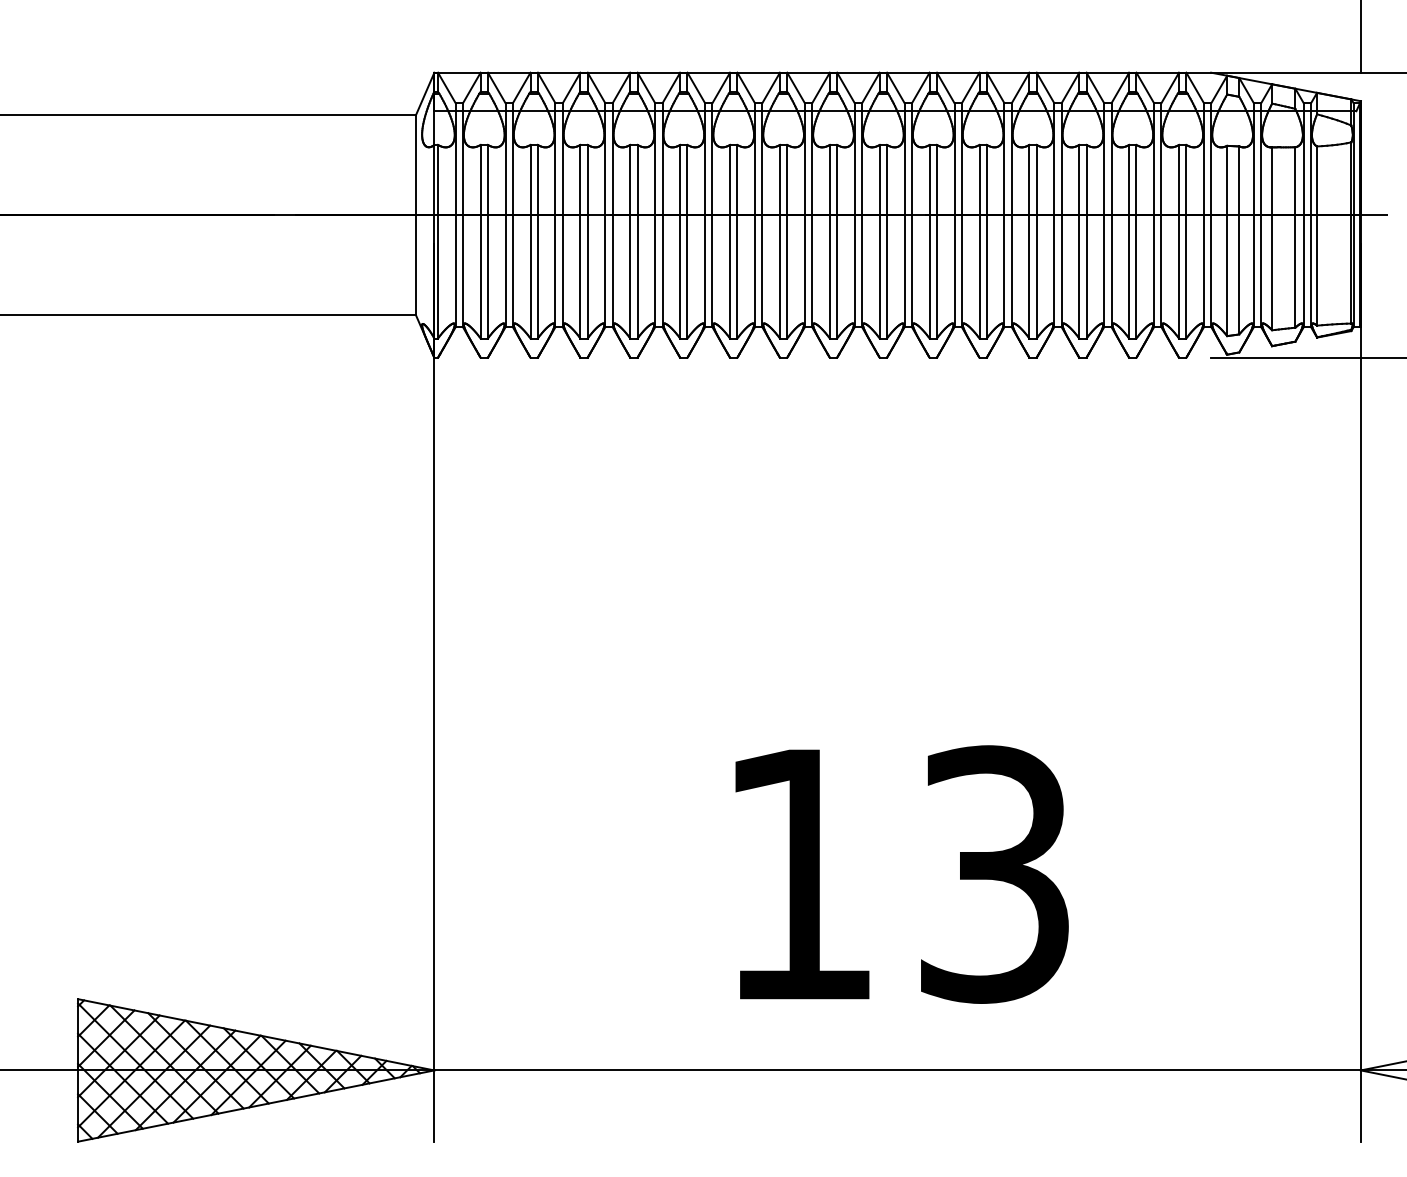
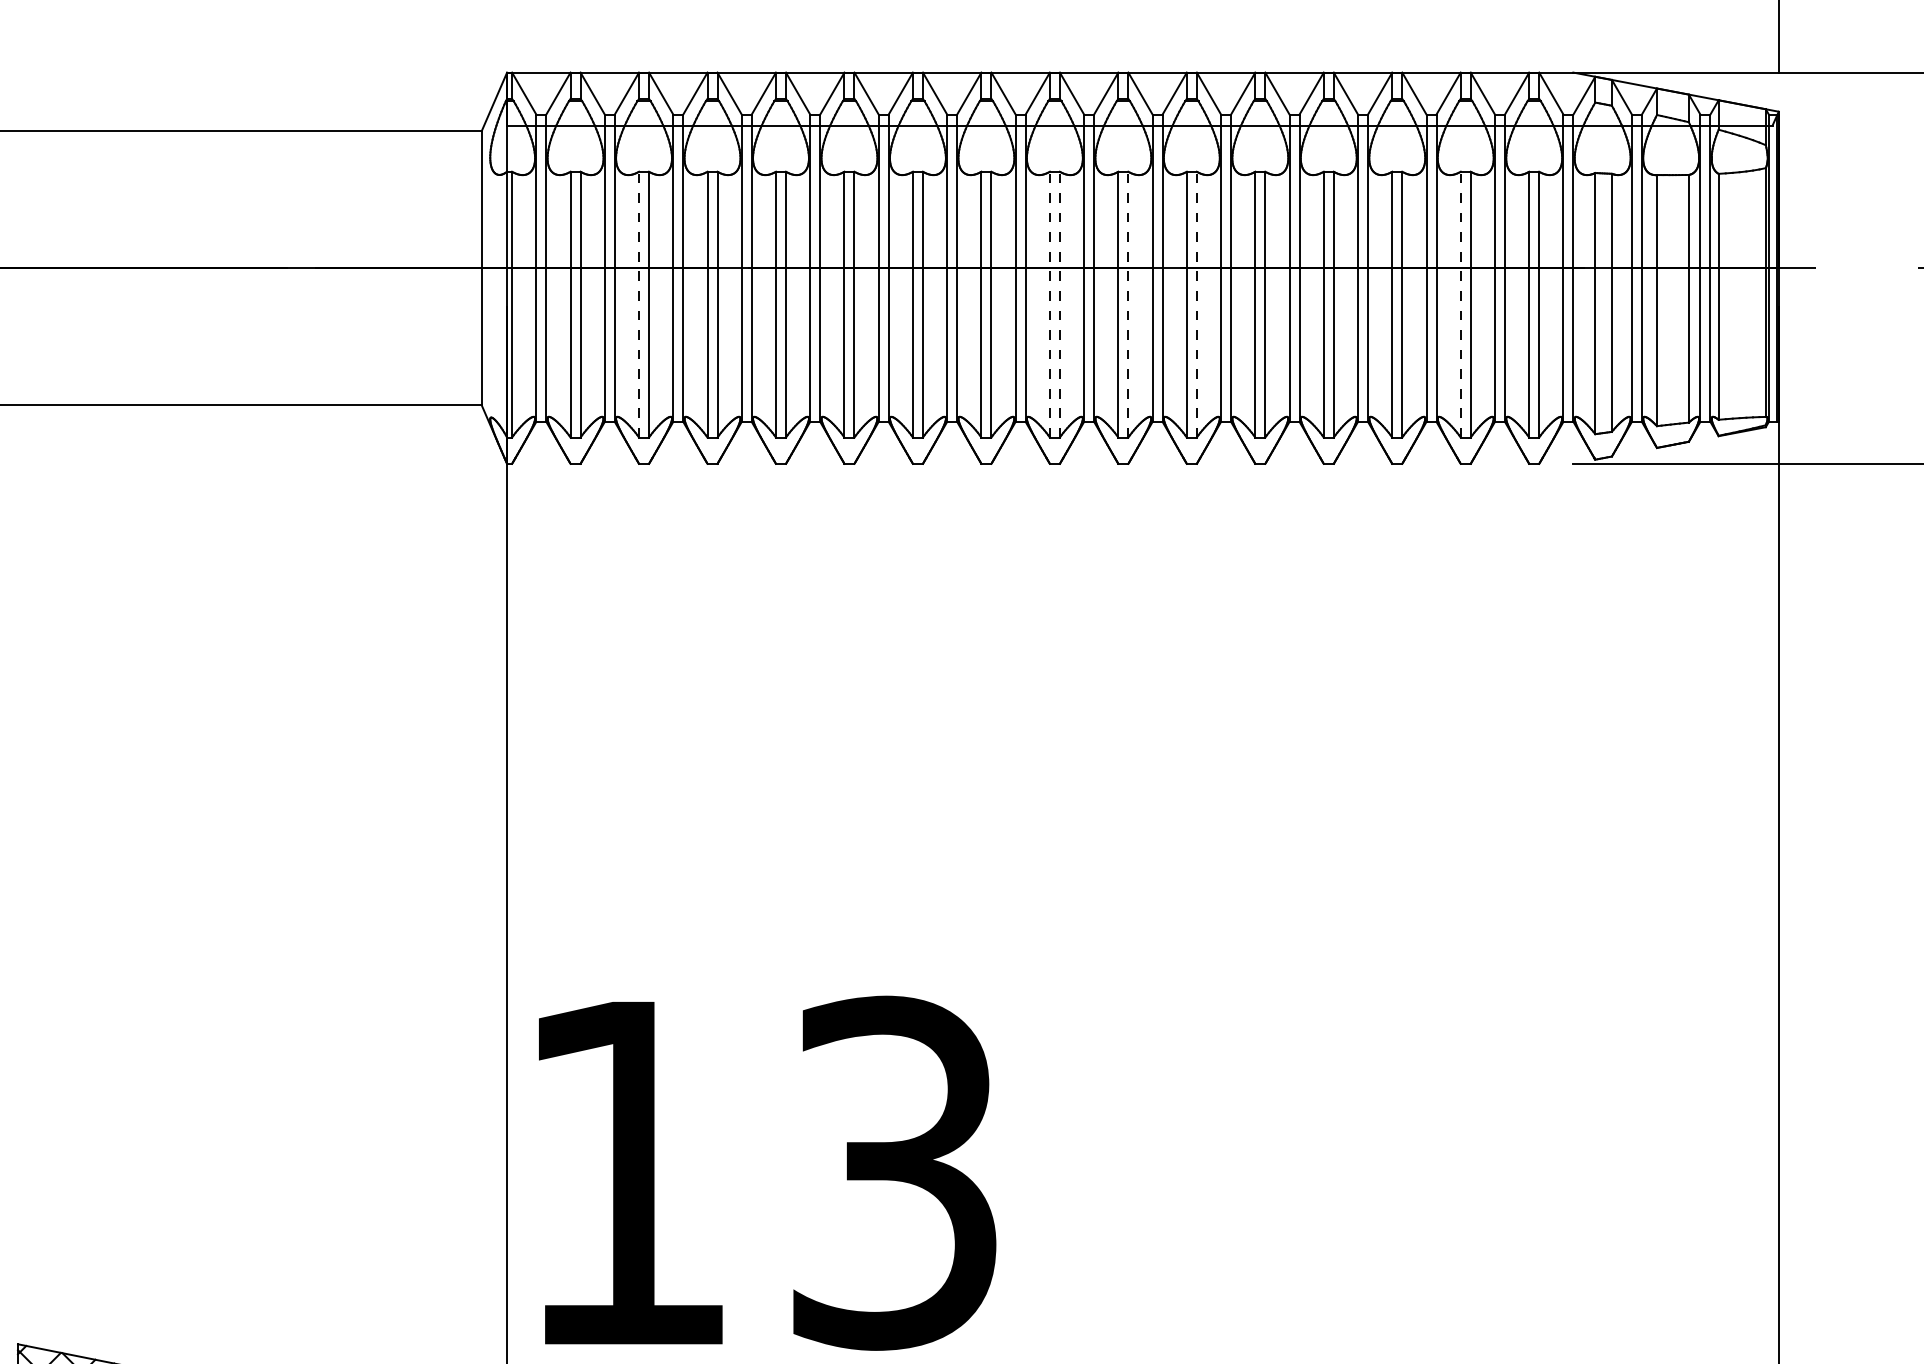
line: (530, 241) -> (638, 304), solid -> dashed
line: (829, 241) -> (1049, 304), solid -> dashed
line: (837, 241) -> (1060, 304), solid -> dashed
line: (887, 241) -> (1129, 304), solid -> dashed
line: (936, 241) -> (1196, 304), solid -> dashed
line: (1129, 241) -> (1461, 304), solid -> dashed
text: (901, 874) -> (766, 1173), moved

